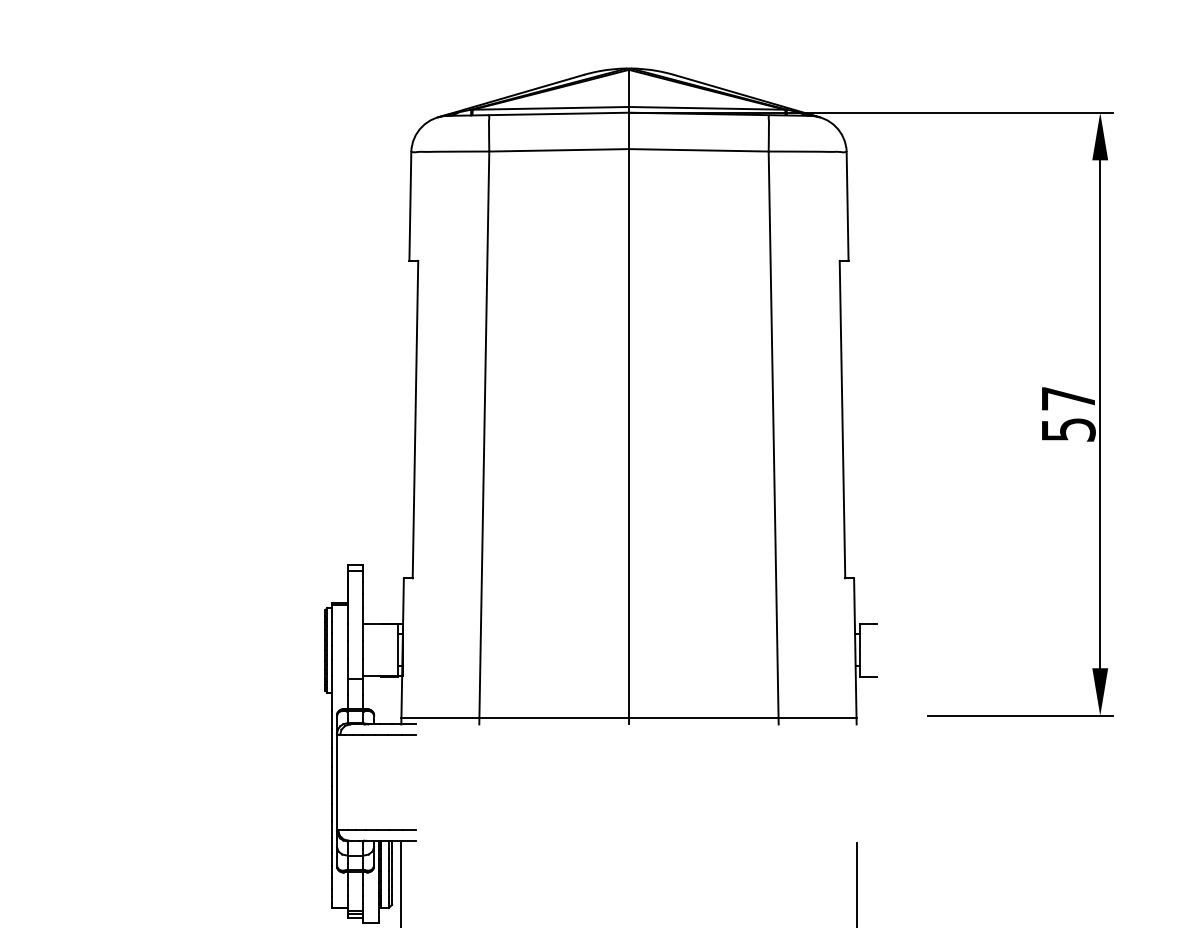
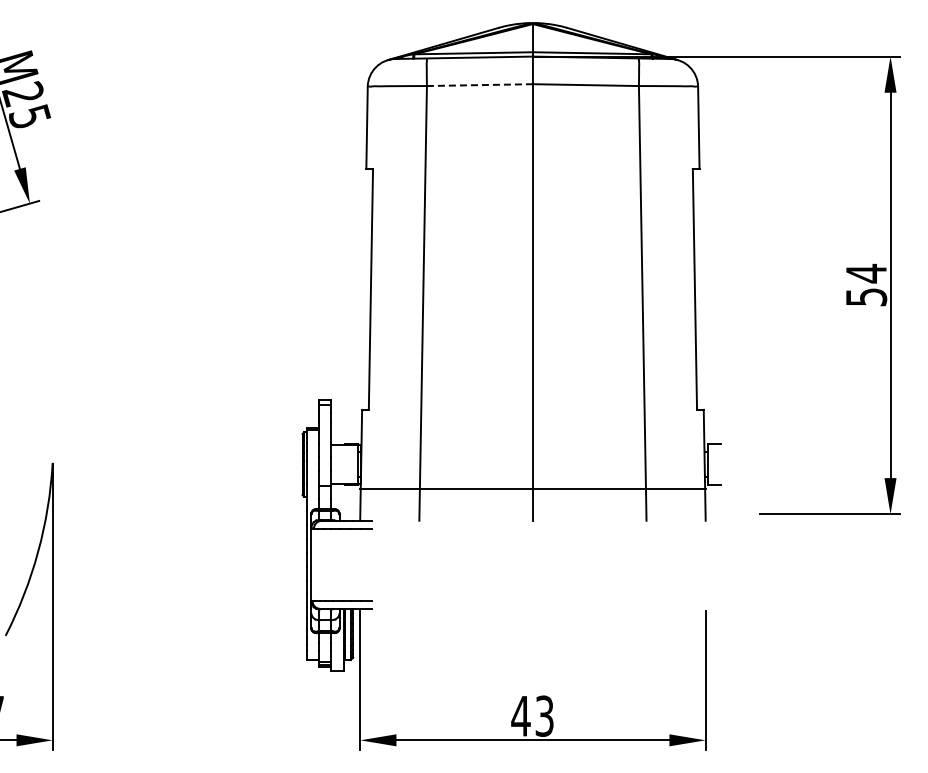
line: (559, 150) -> (480, 85), solid -> dashed
text: (1068, 398) -> (866, 273), 57 -> 54
line: (628, 717) -> (532, 488), moved

